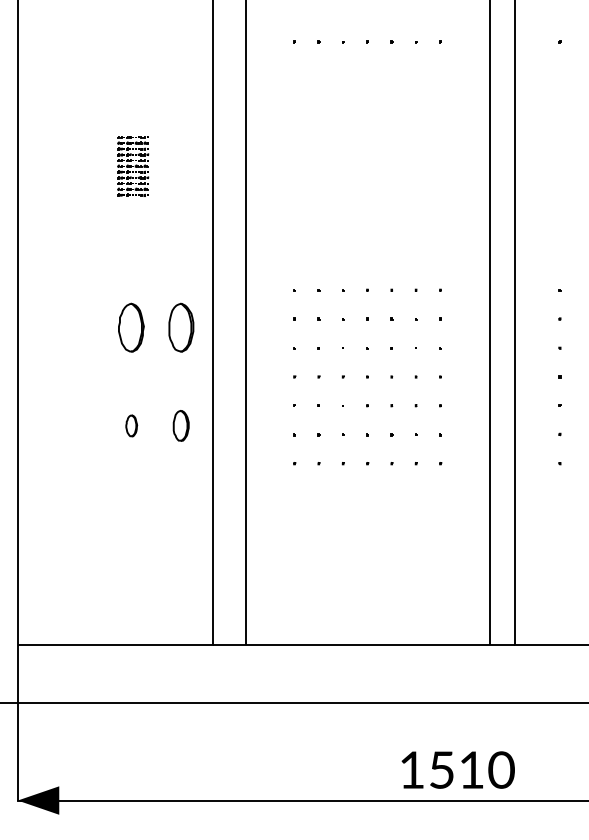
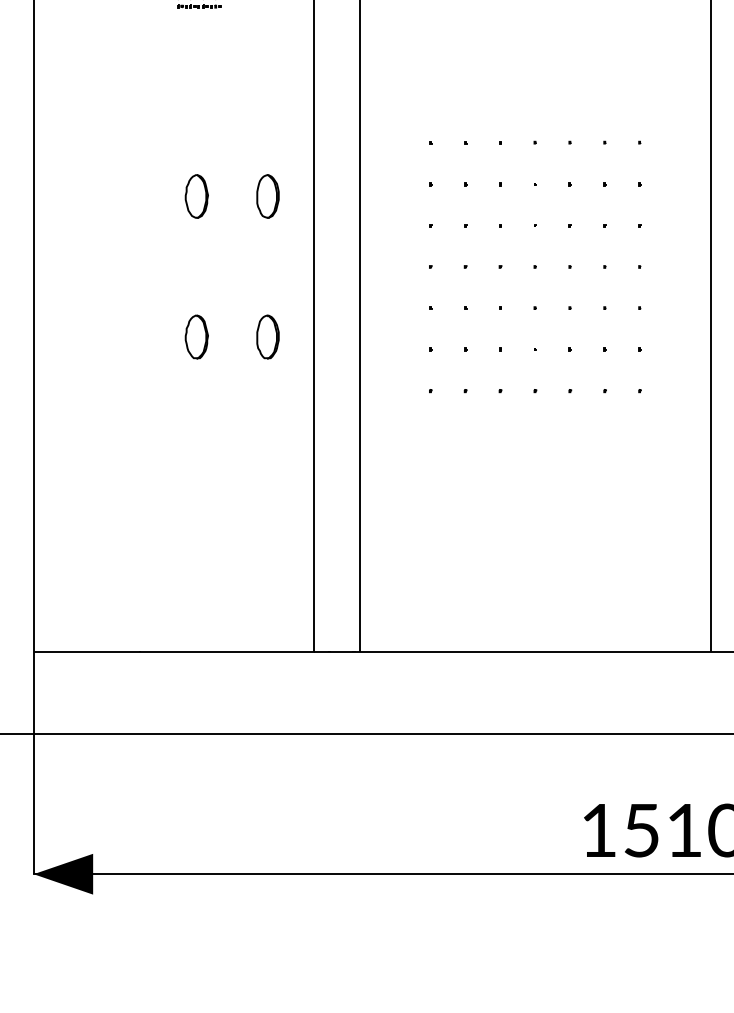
part: (131, 327) -> (196, 196), size x0.62
part: (180, 327) -> (266, 196), size x0.62
part: (131, 425) -> (196, 336), size x1.43

